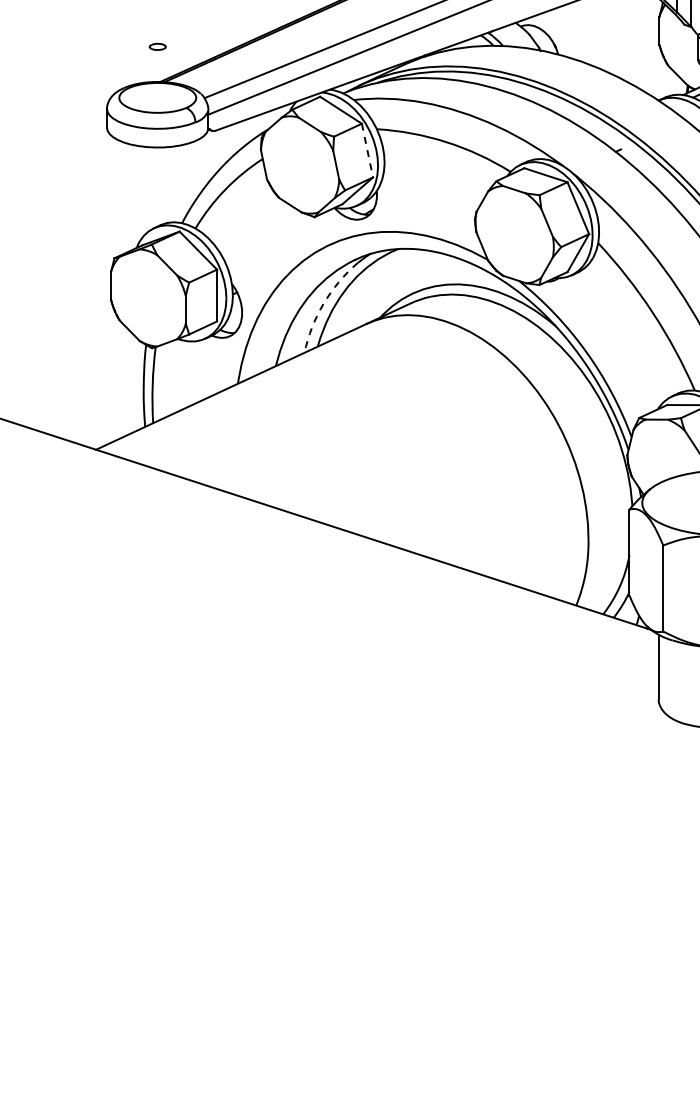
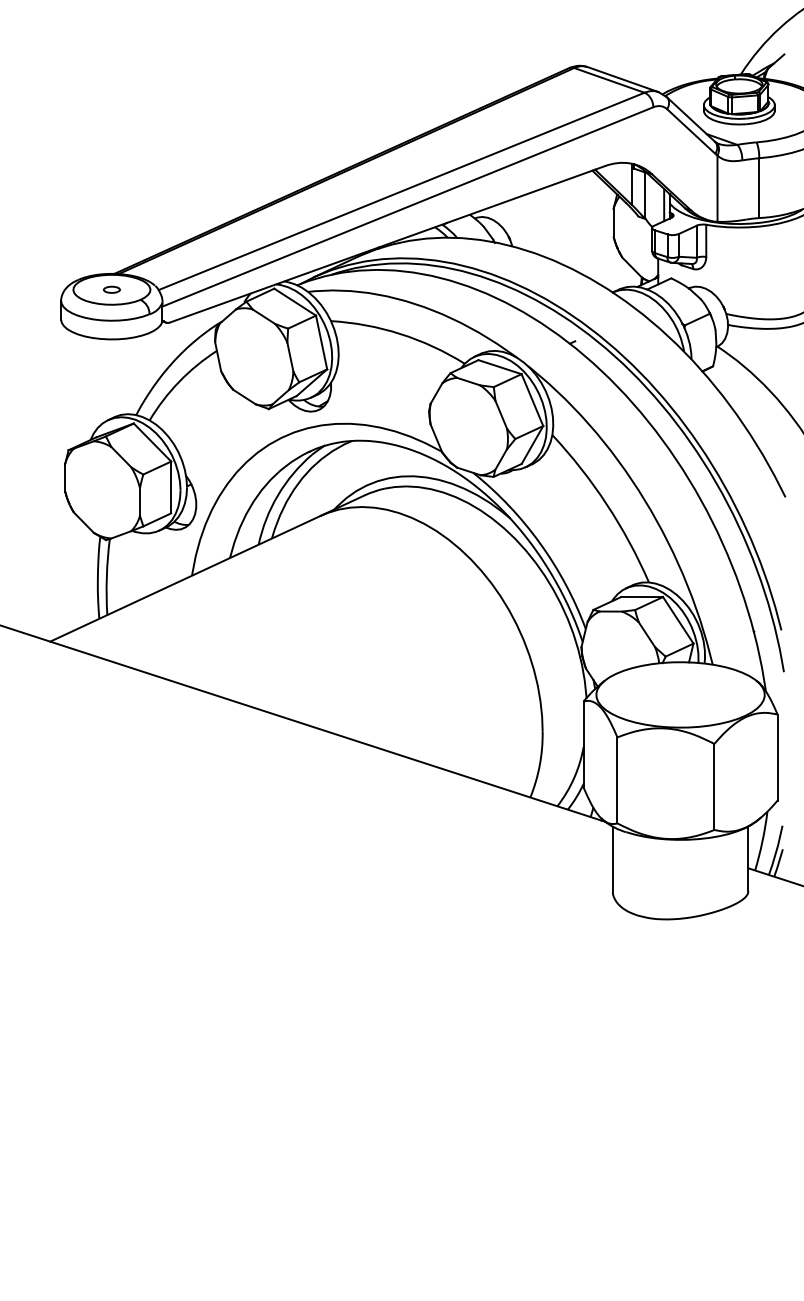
part: (157, 46) -> (111, 289), moved
line: (367, 150) -> (321, 342), dashed -> solid
arc: (323, 303) -> (277, 495), dashed -> solid

